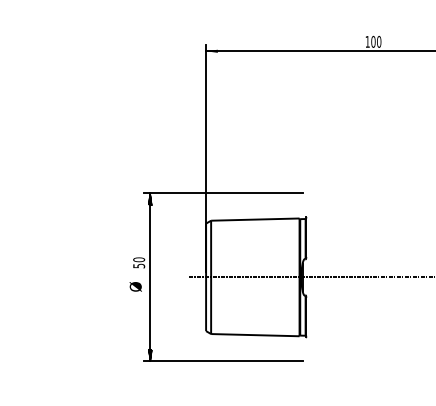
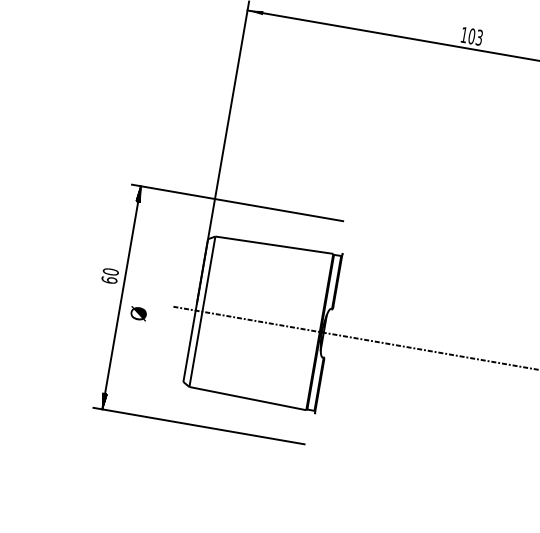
text: (379, 41) -> (480, 37), 100 -> 103
text: (139, 265) -> (110, 279), 50 -> 60
text: (135, 286) -> (138, 313), moved

